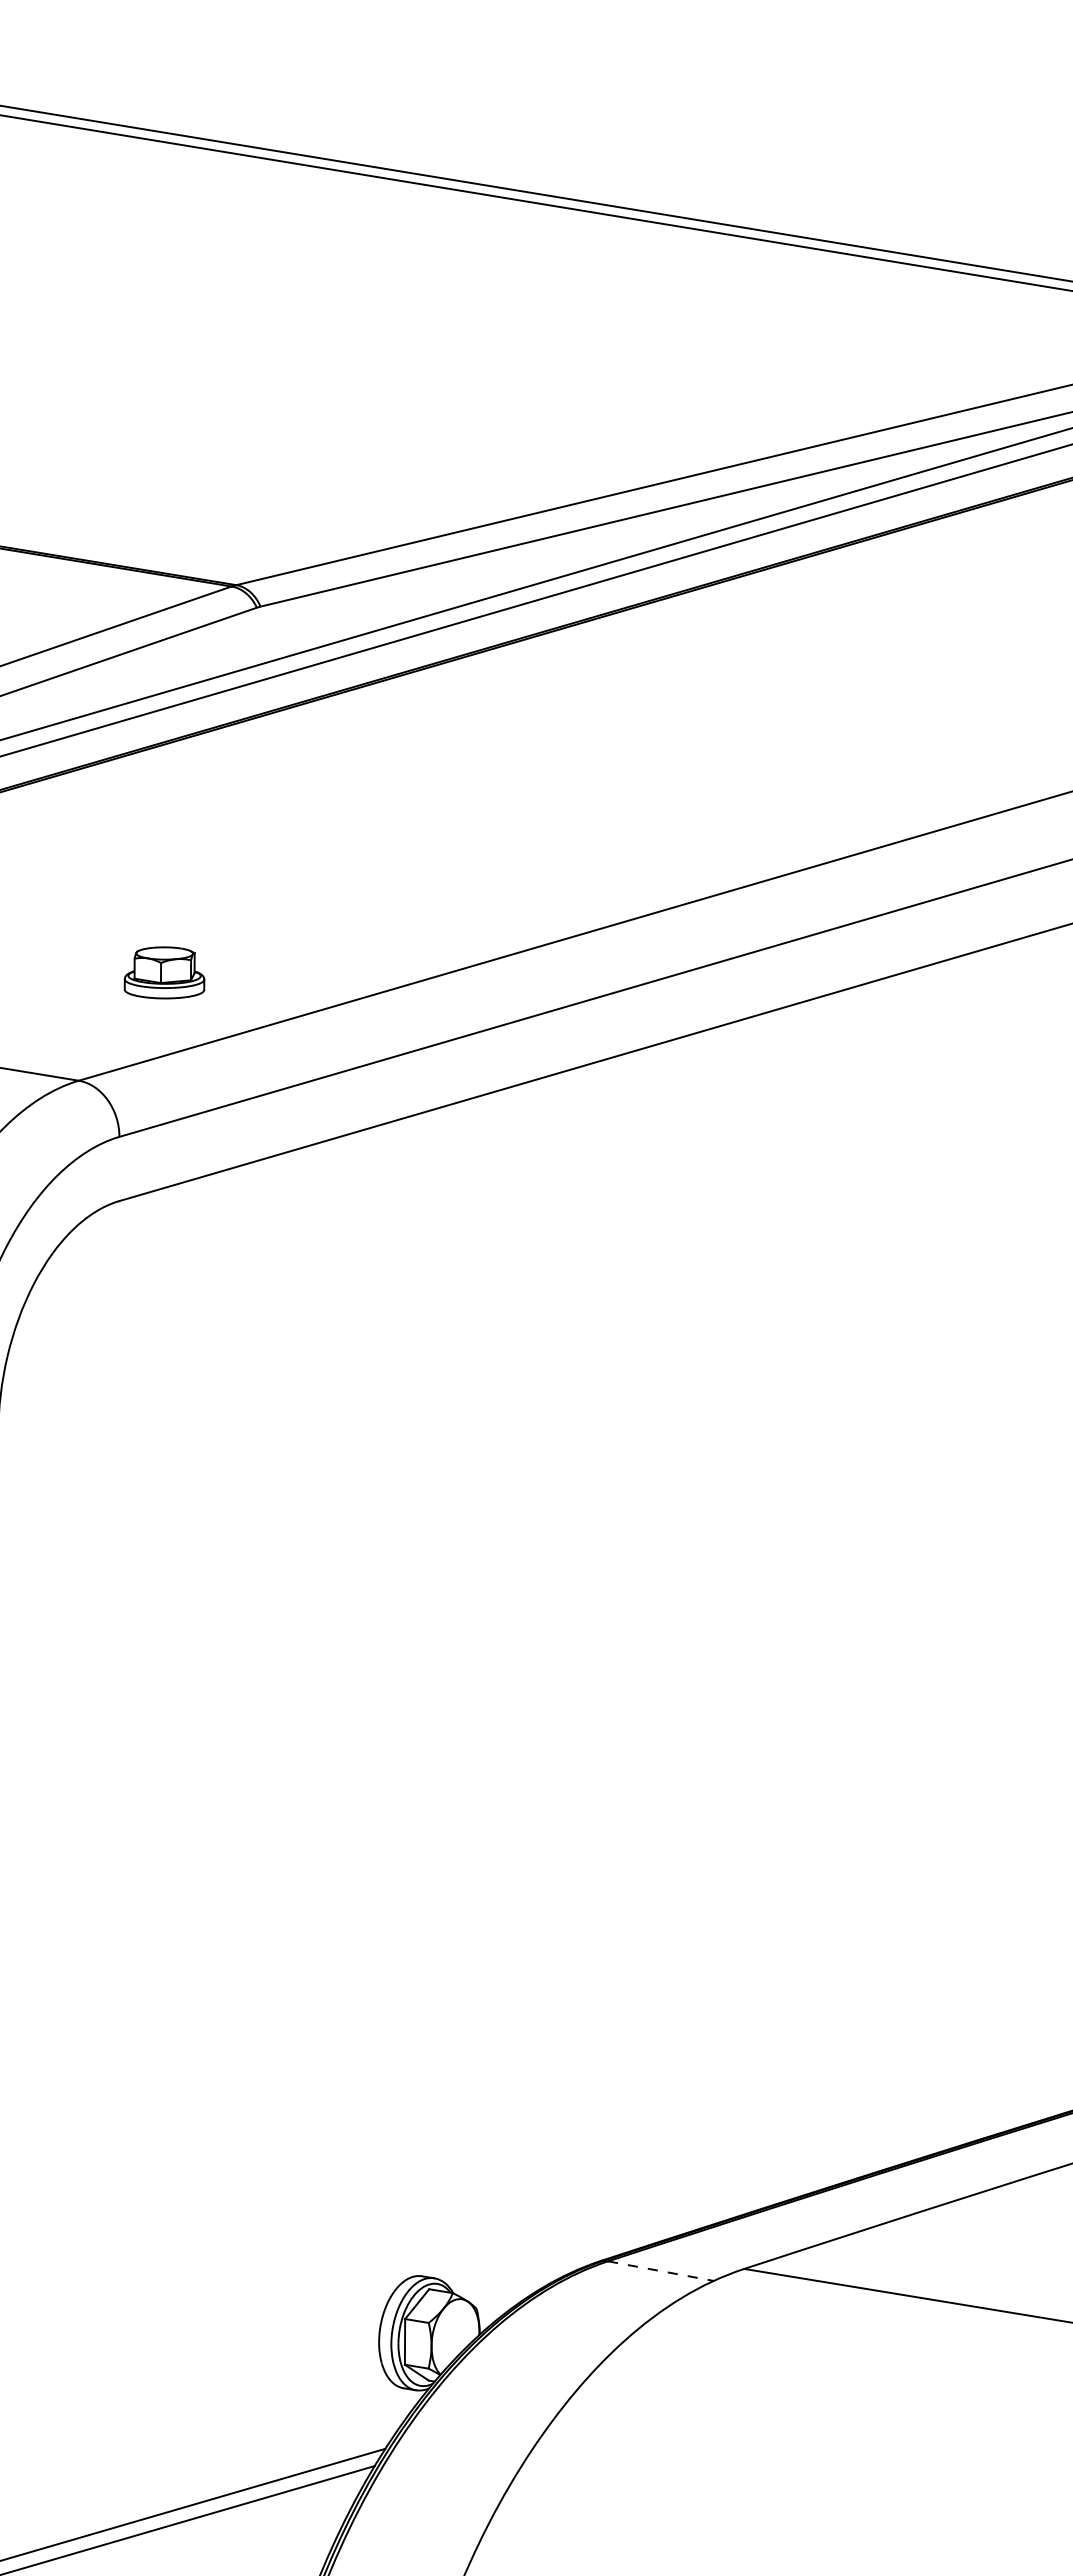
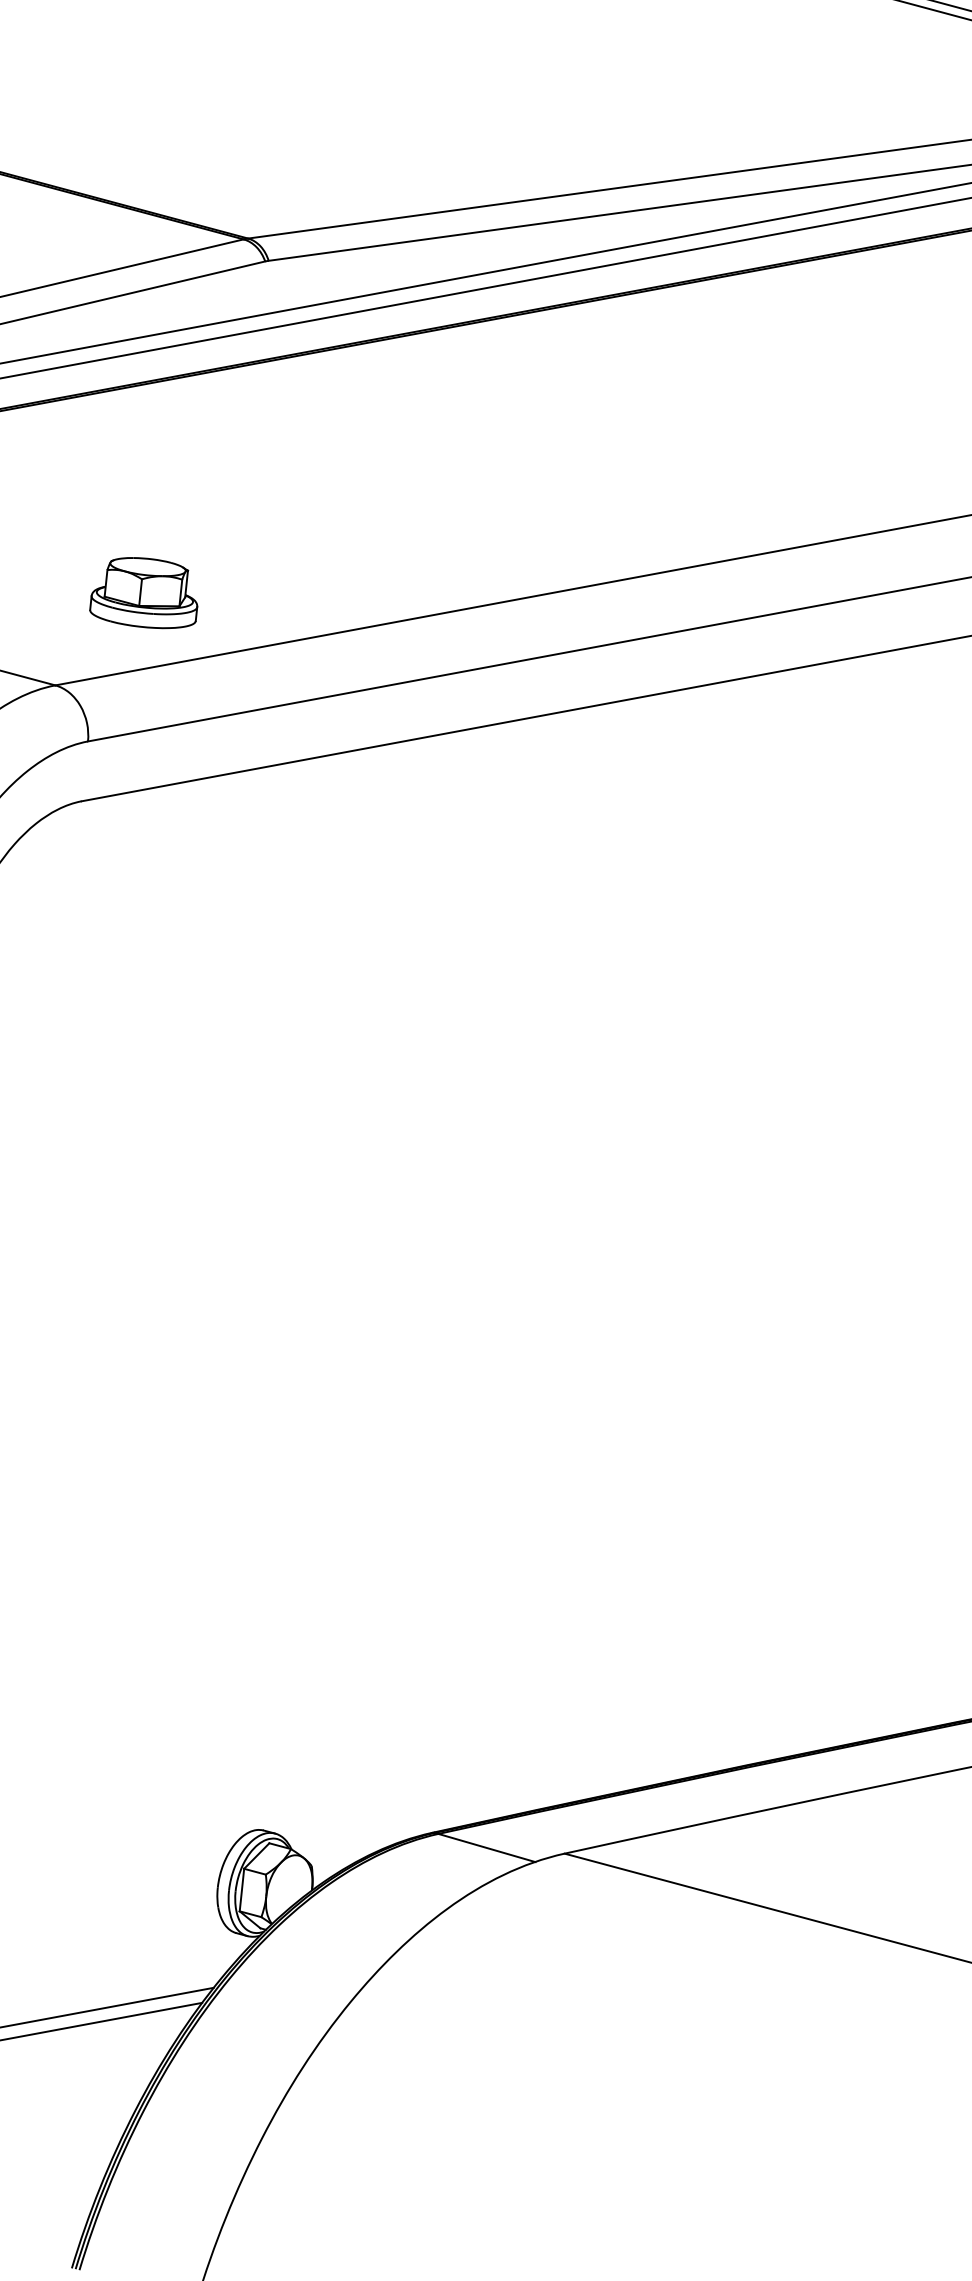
part: (164, 972) -> (145, 592), size x1.43
line: (661, 2271) -> (487, 1848), dashed -> solid

